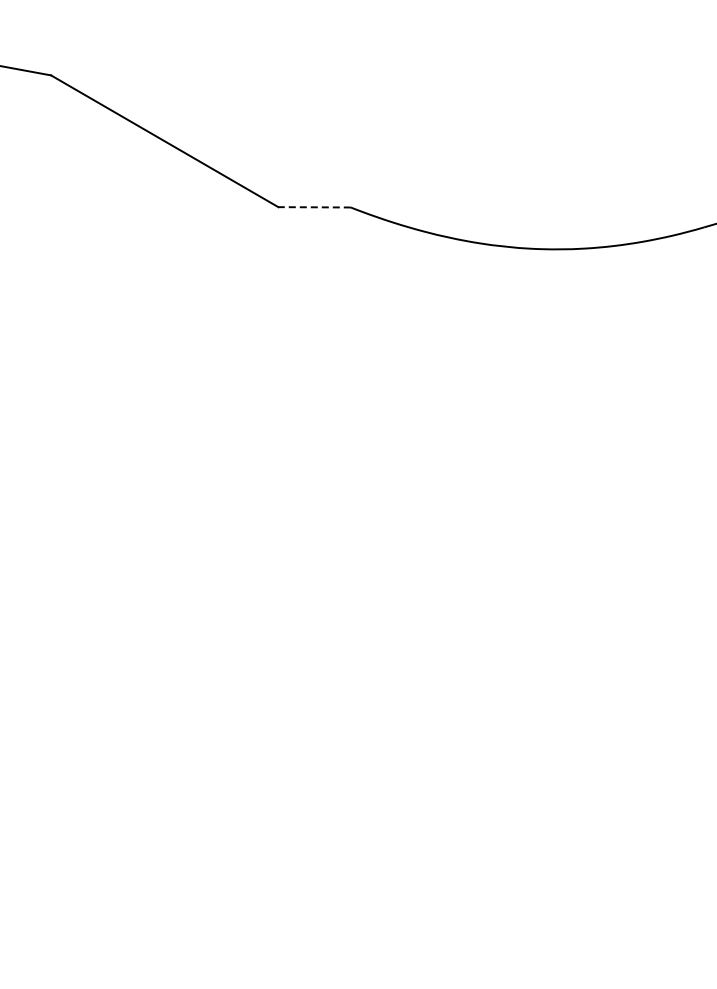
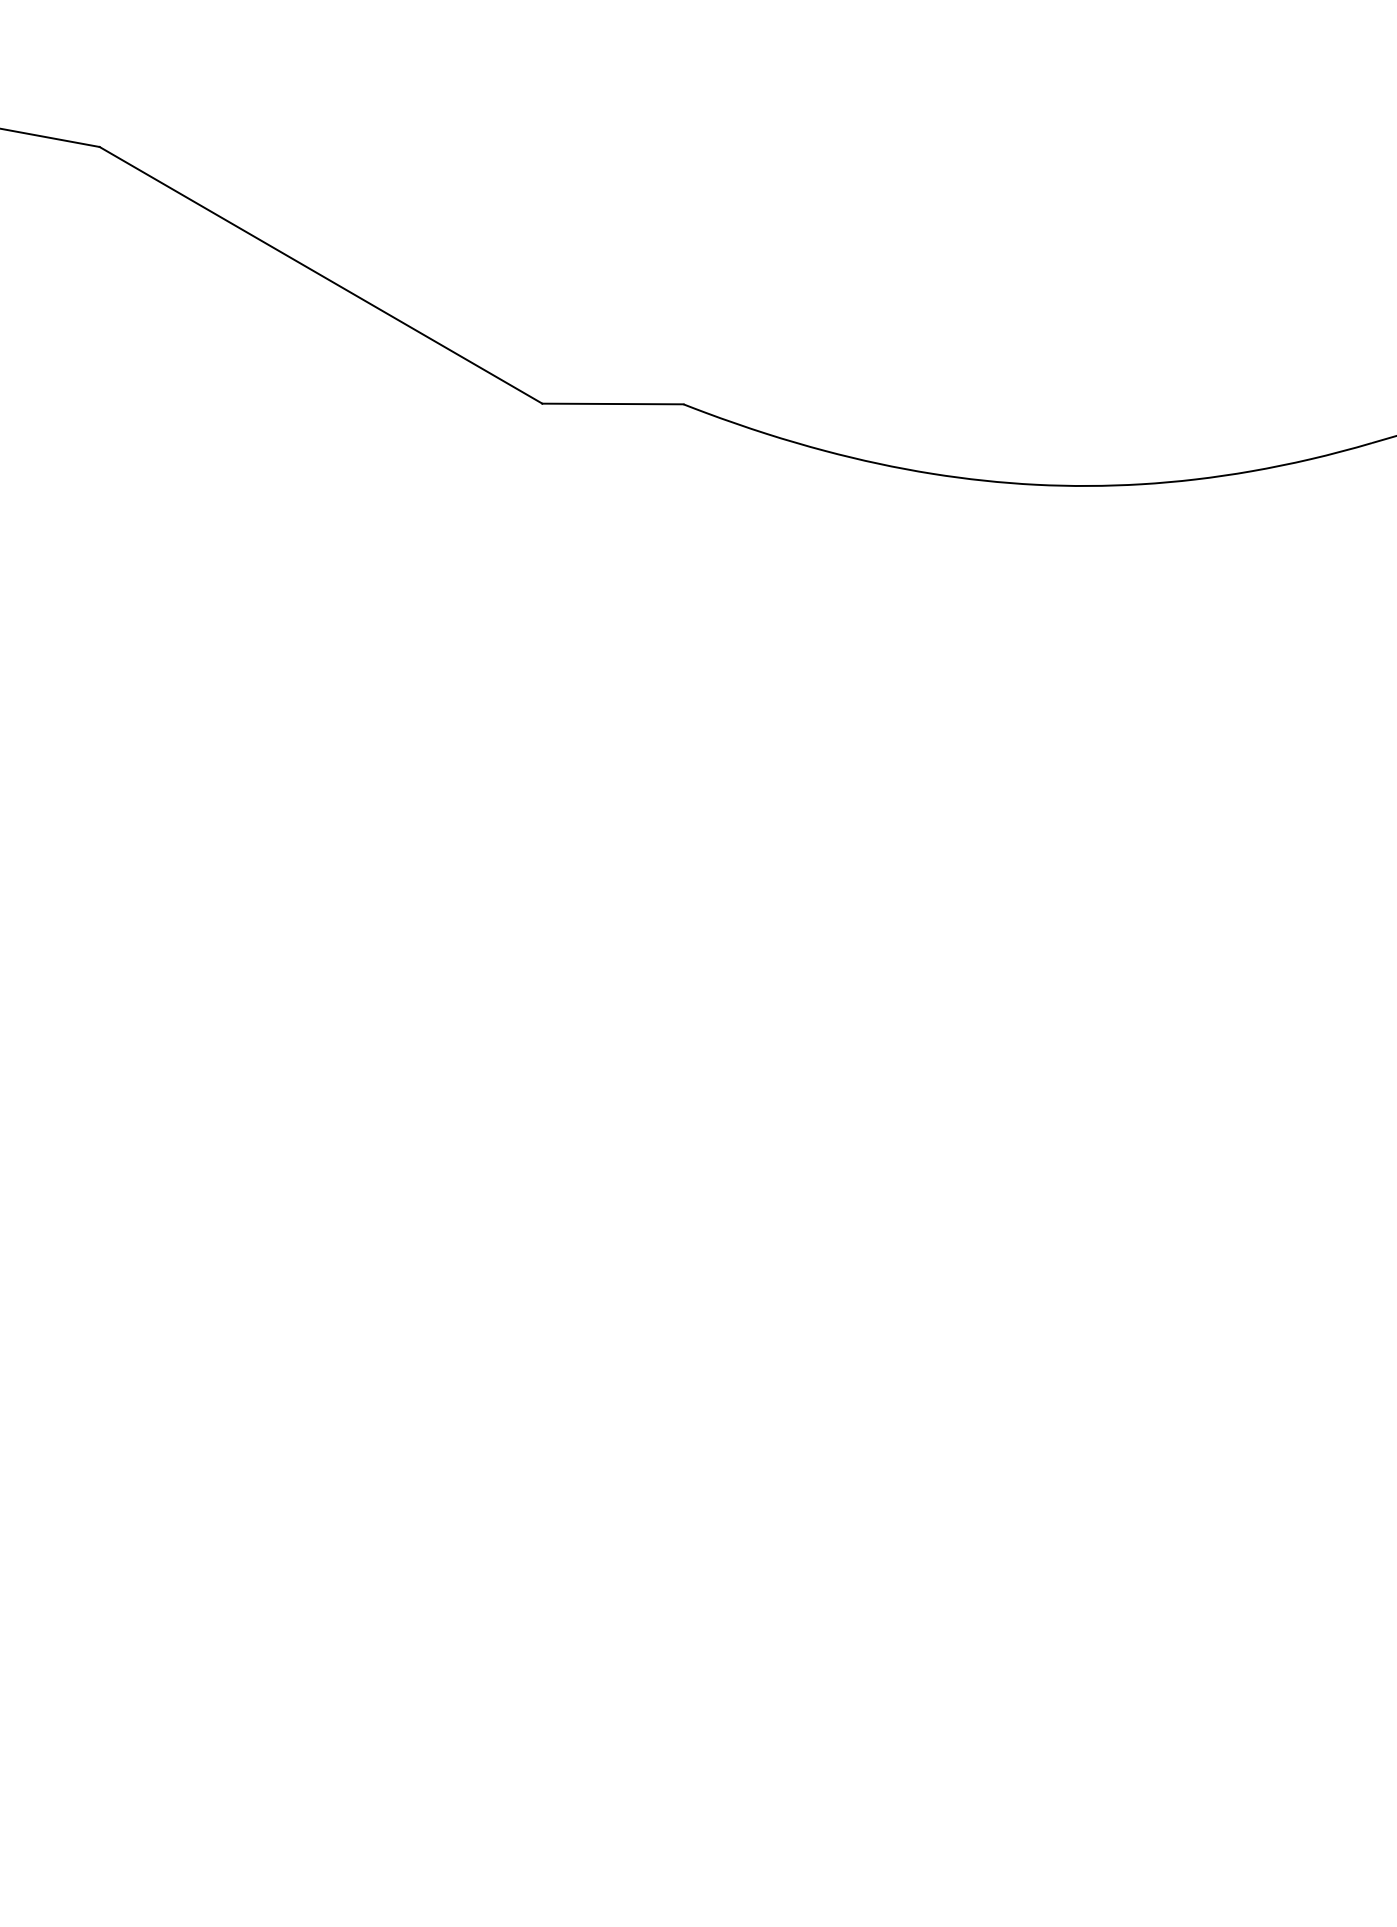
line: (314, 207) -> (612, 404), dashed -> solid

